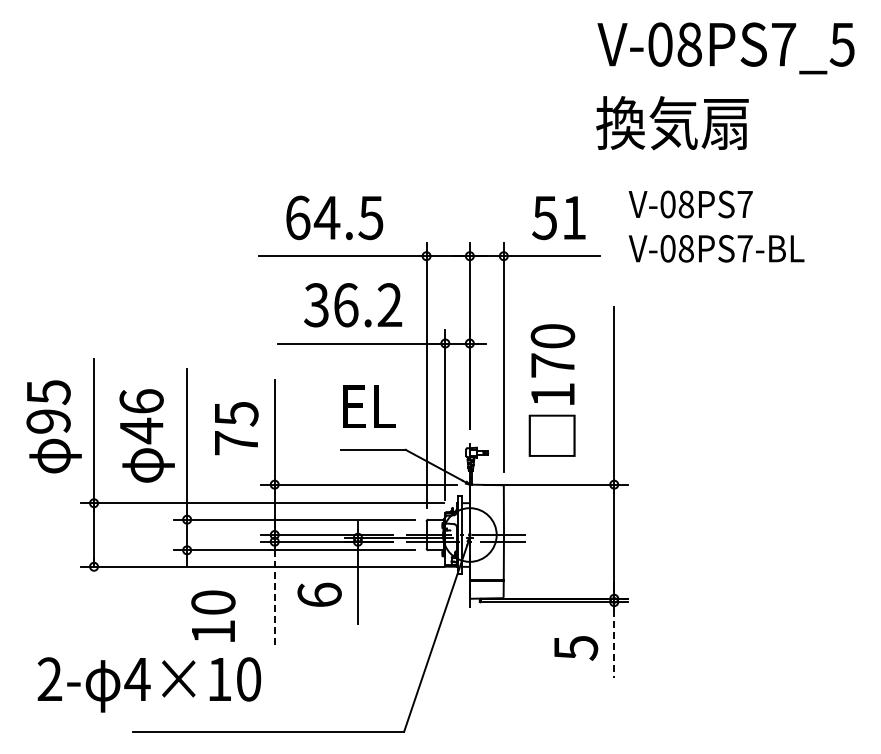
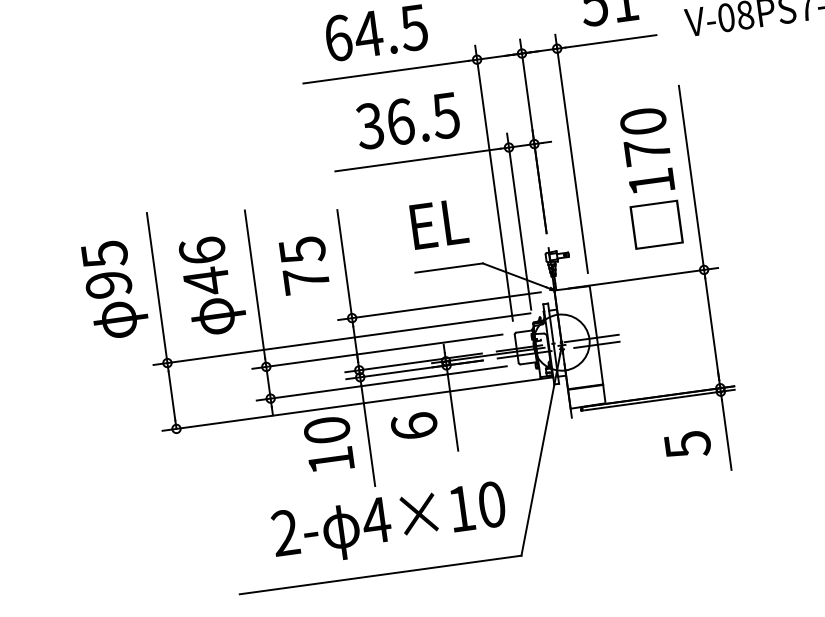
text: (389, 305) -> (445, 116), 36.2 -> 36.5
text: (551, 390) -> (649, 177), moved
line: (274, 598) -> (368, 436), dashed -> solid
text: (213, 615) -> (328, 443), moved
line: (614, 643) -> (726, 434), dashed -> solid
text: (149, 684) -> (389, 524), moved

